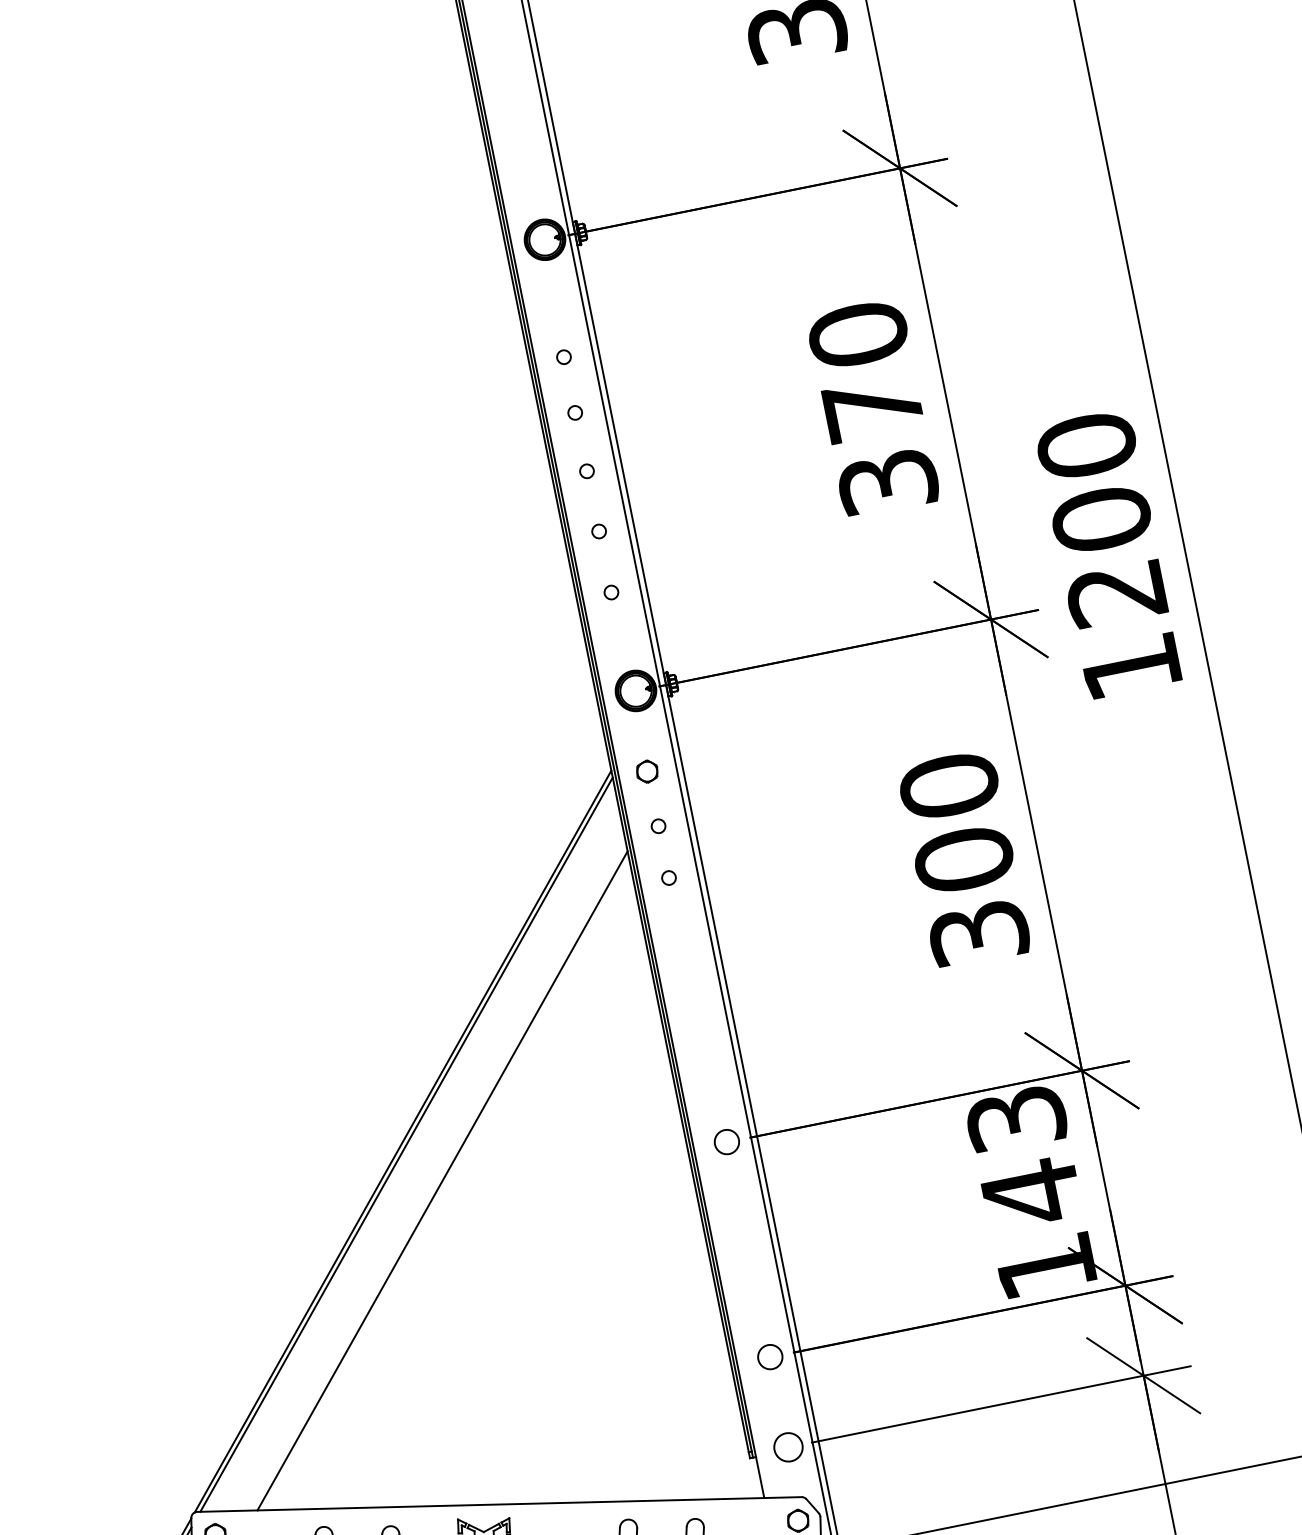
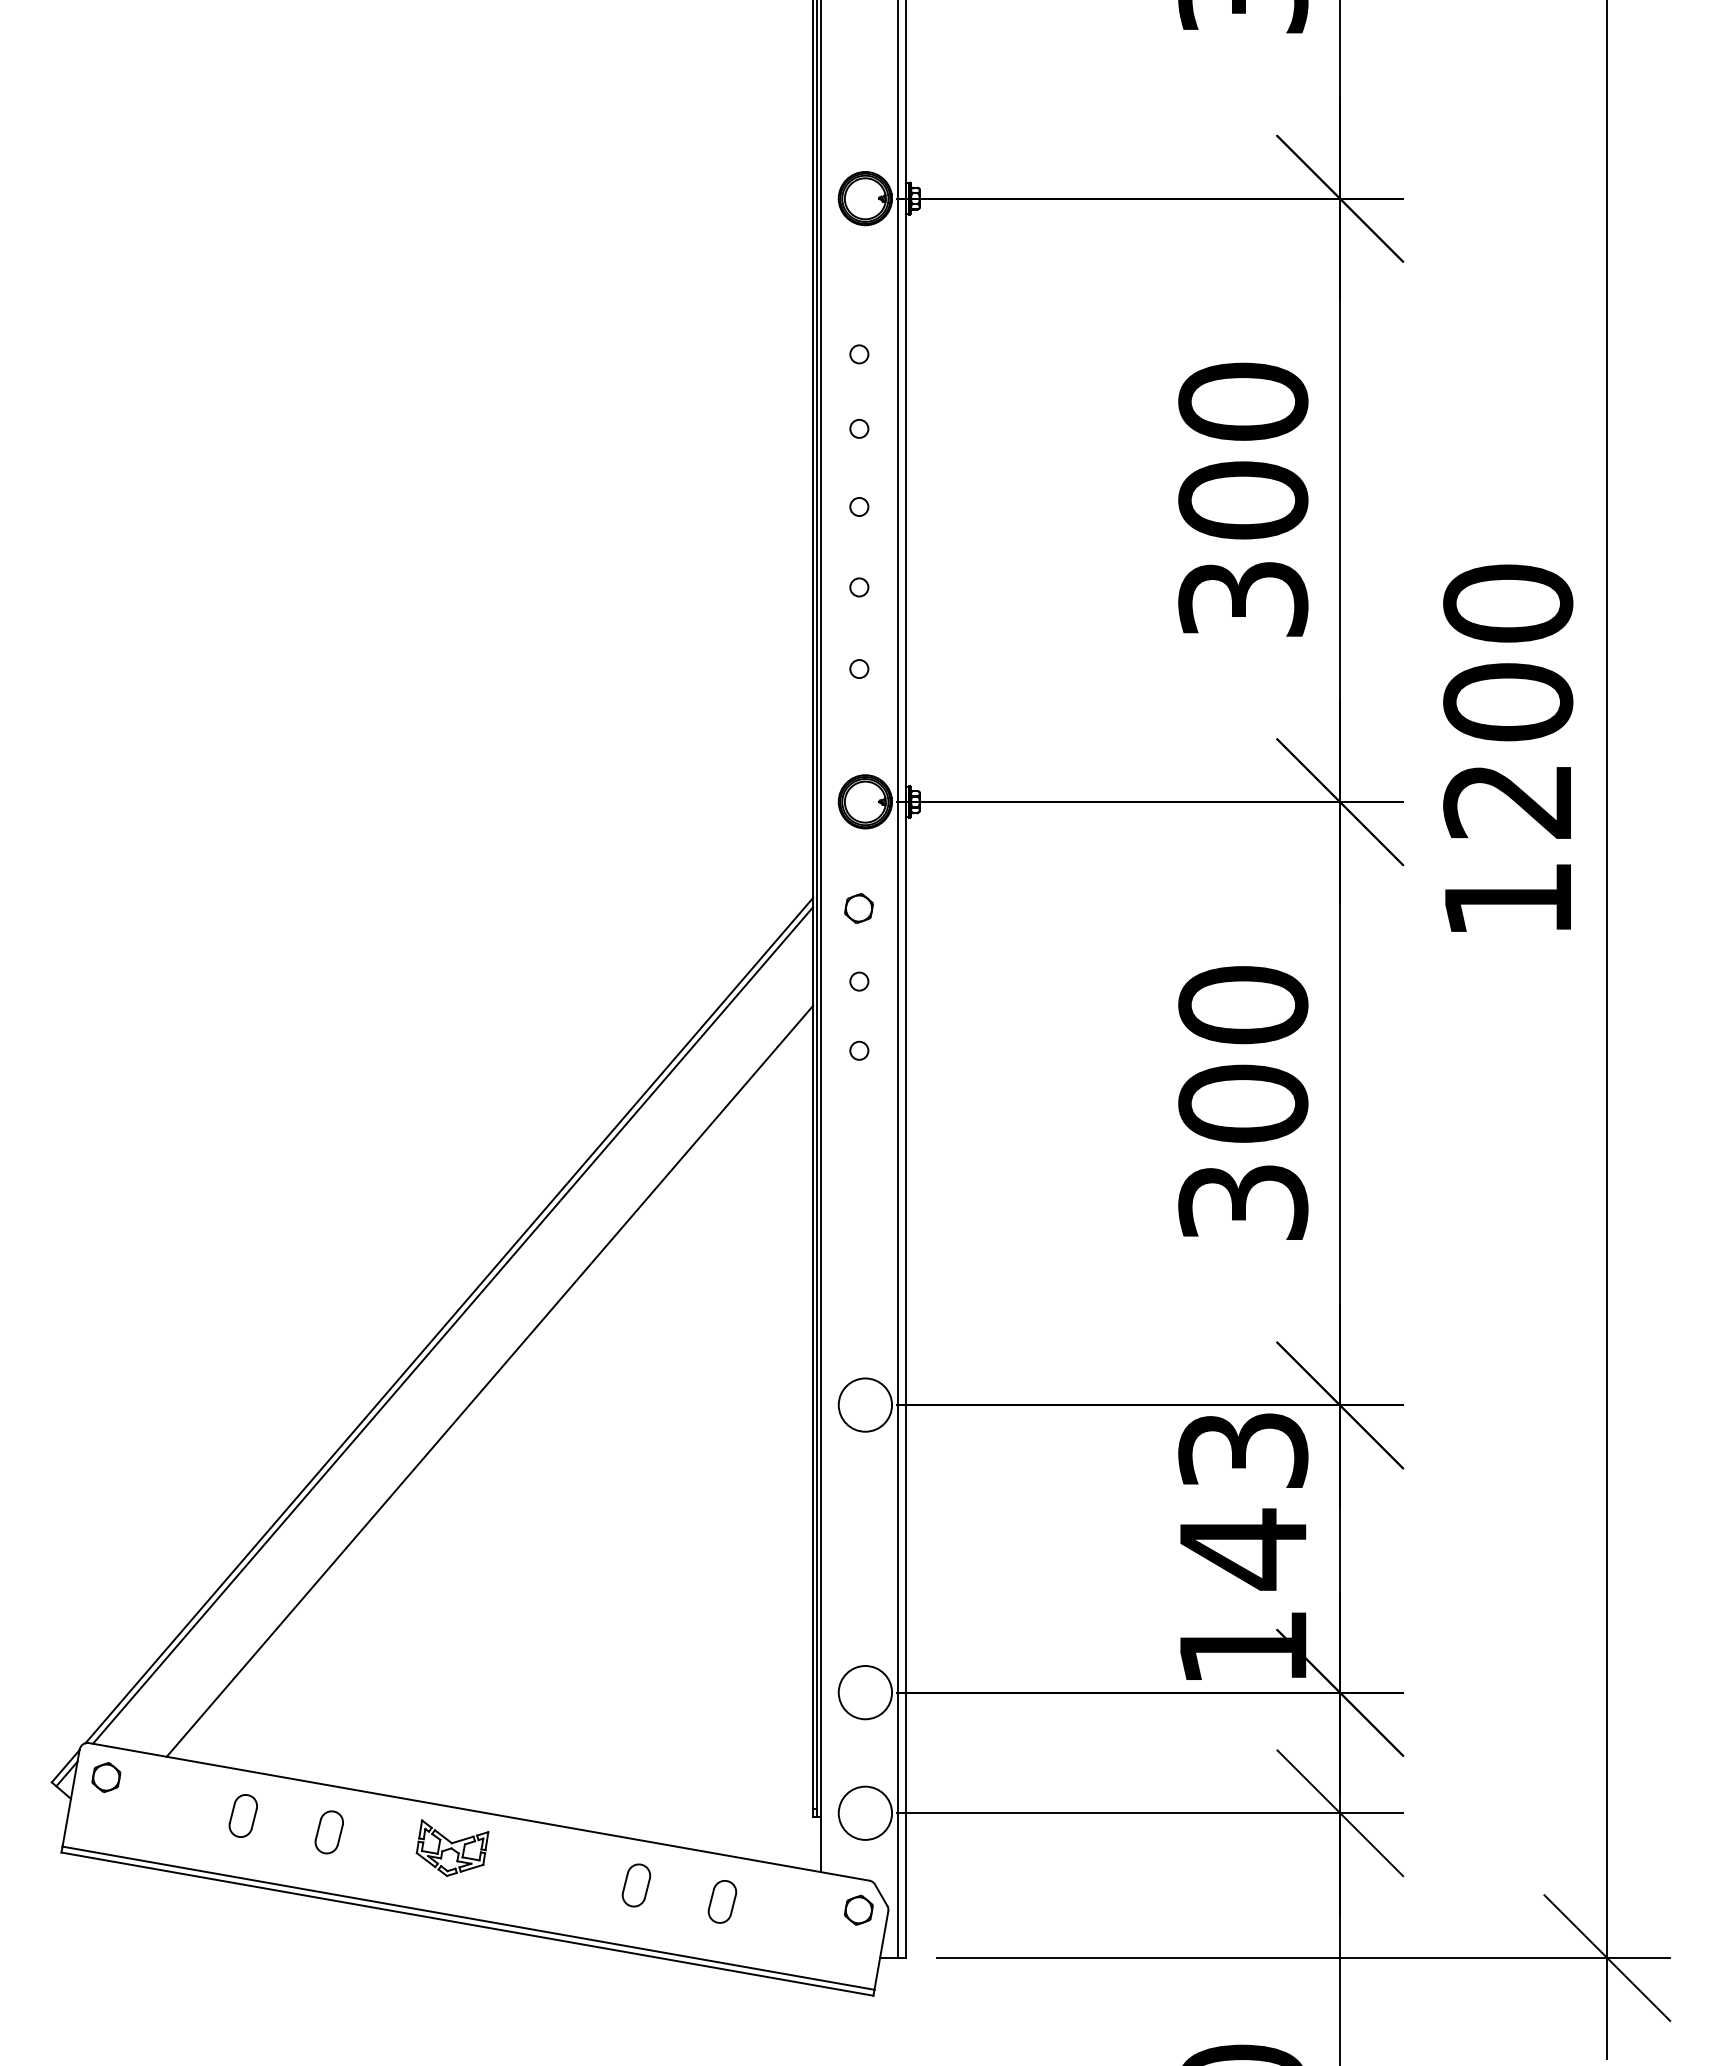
text: (873, 408) -> (1243, 500), 370 -> 300
circle: (726, 1141) -> (865, 1404), size x1.67
circle: (770, 1356) -> (865, 1692), size x1.67
circle: (788, 1446) -> (865, 1812), size x1.43

